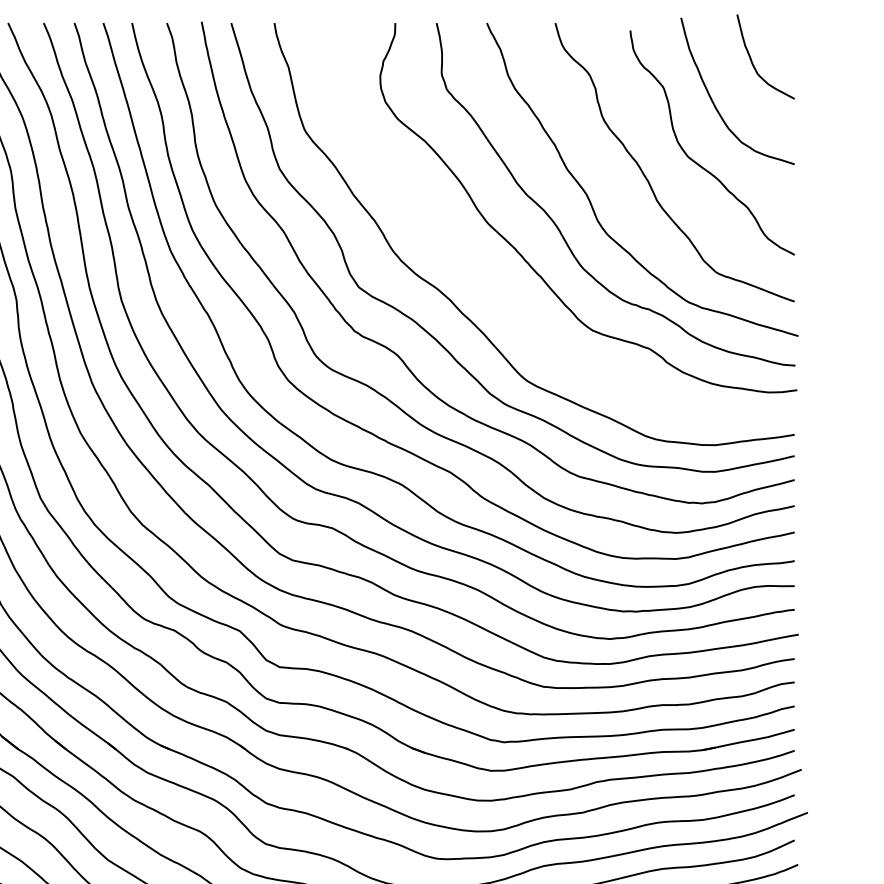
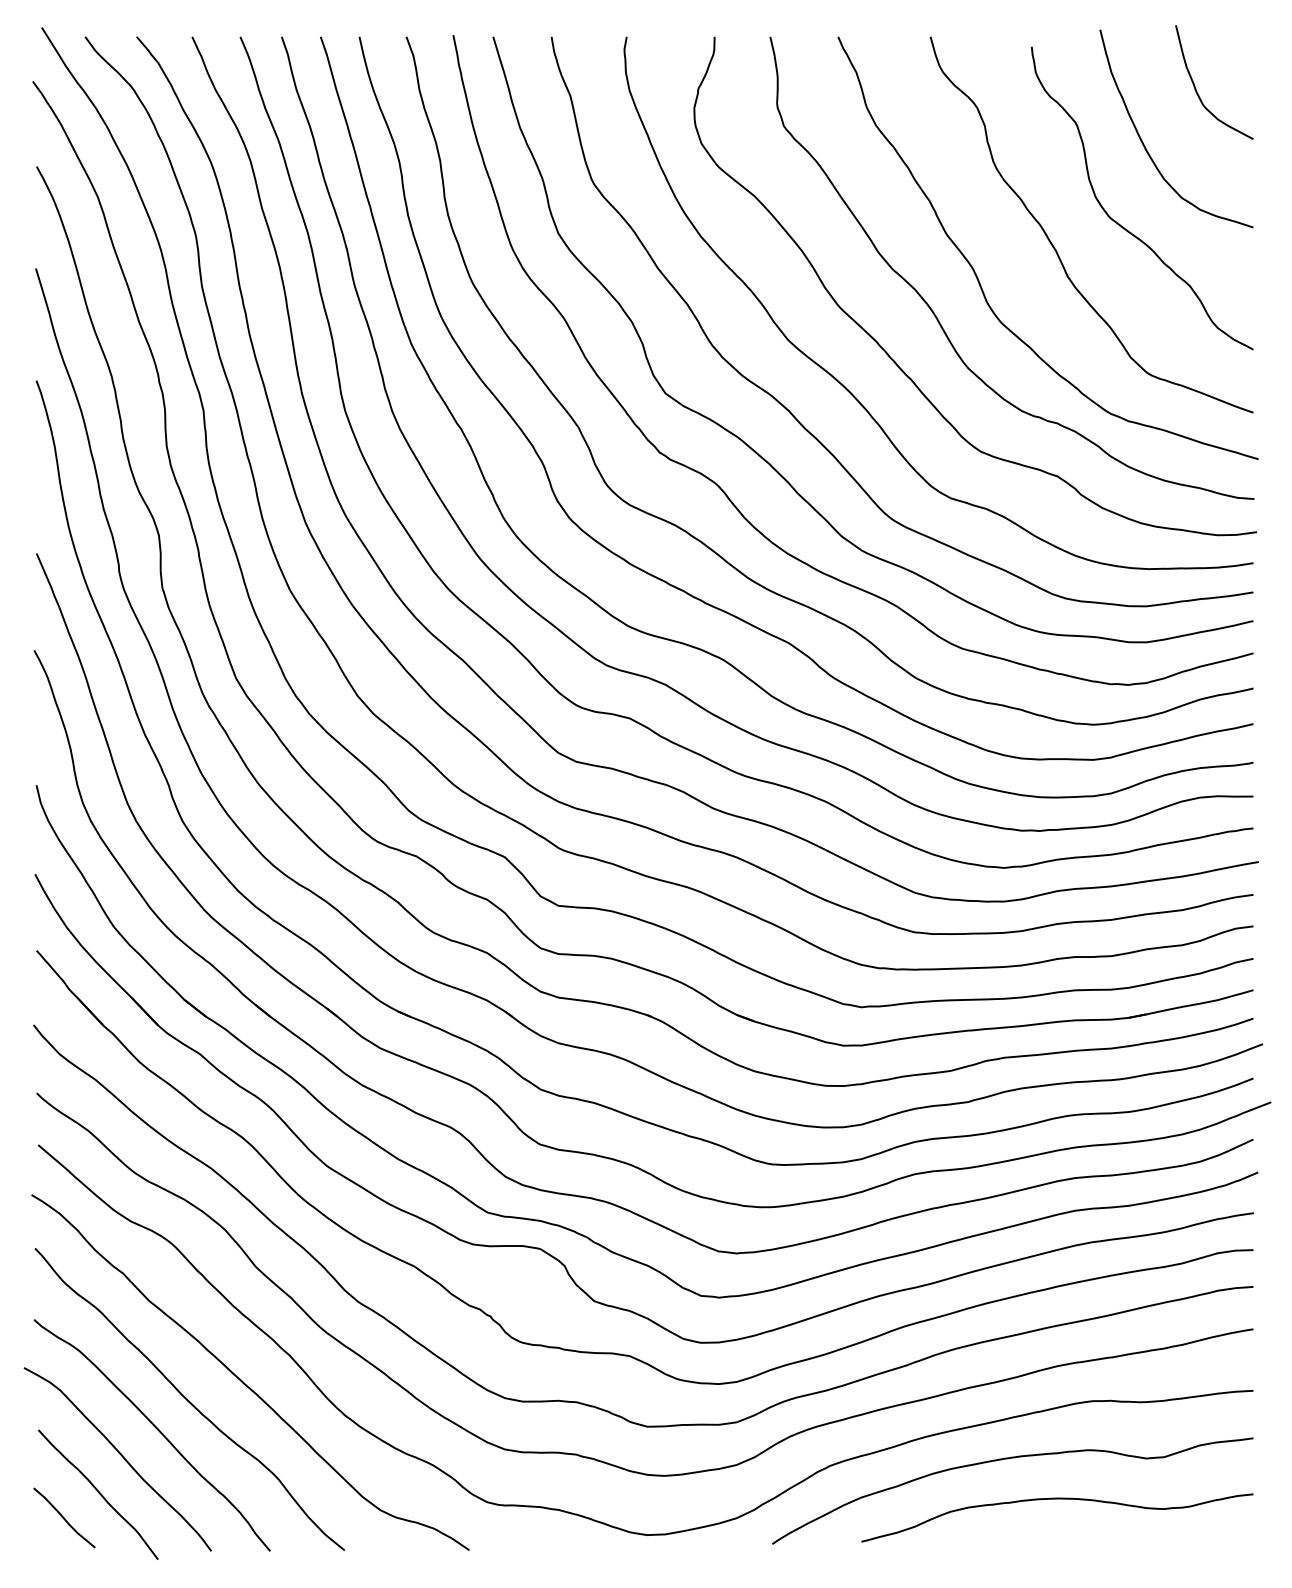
curve: (495, 285) -> (849, 390), added

